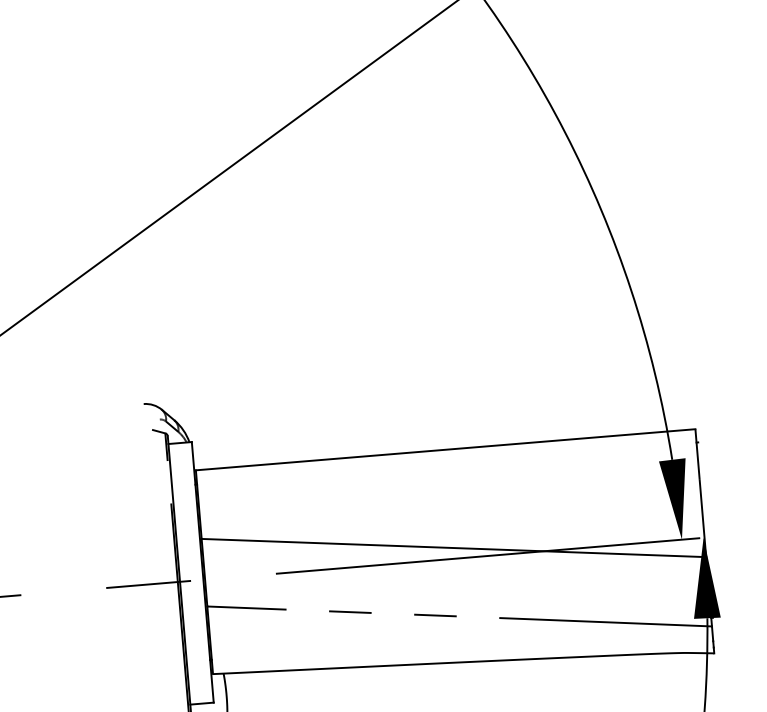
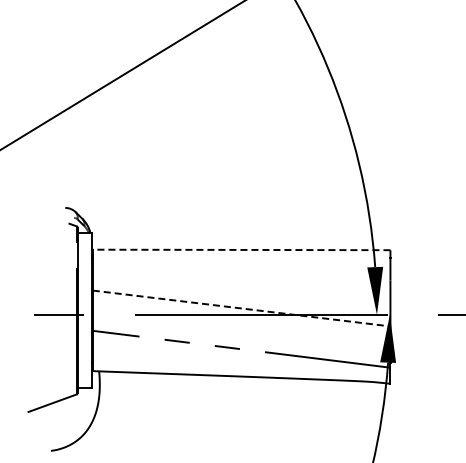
line: (445, 449) -> (241, 249), solid -> dashed
line: (453, 548) -> (241, 308), solid -> dashed

